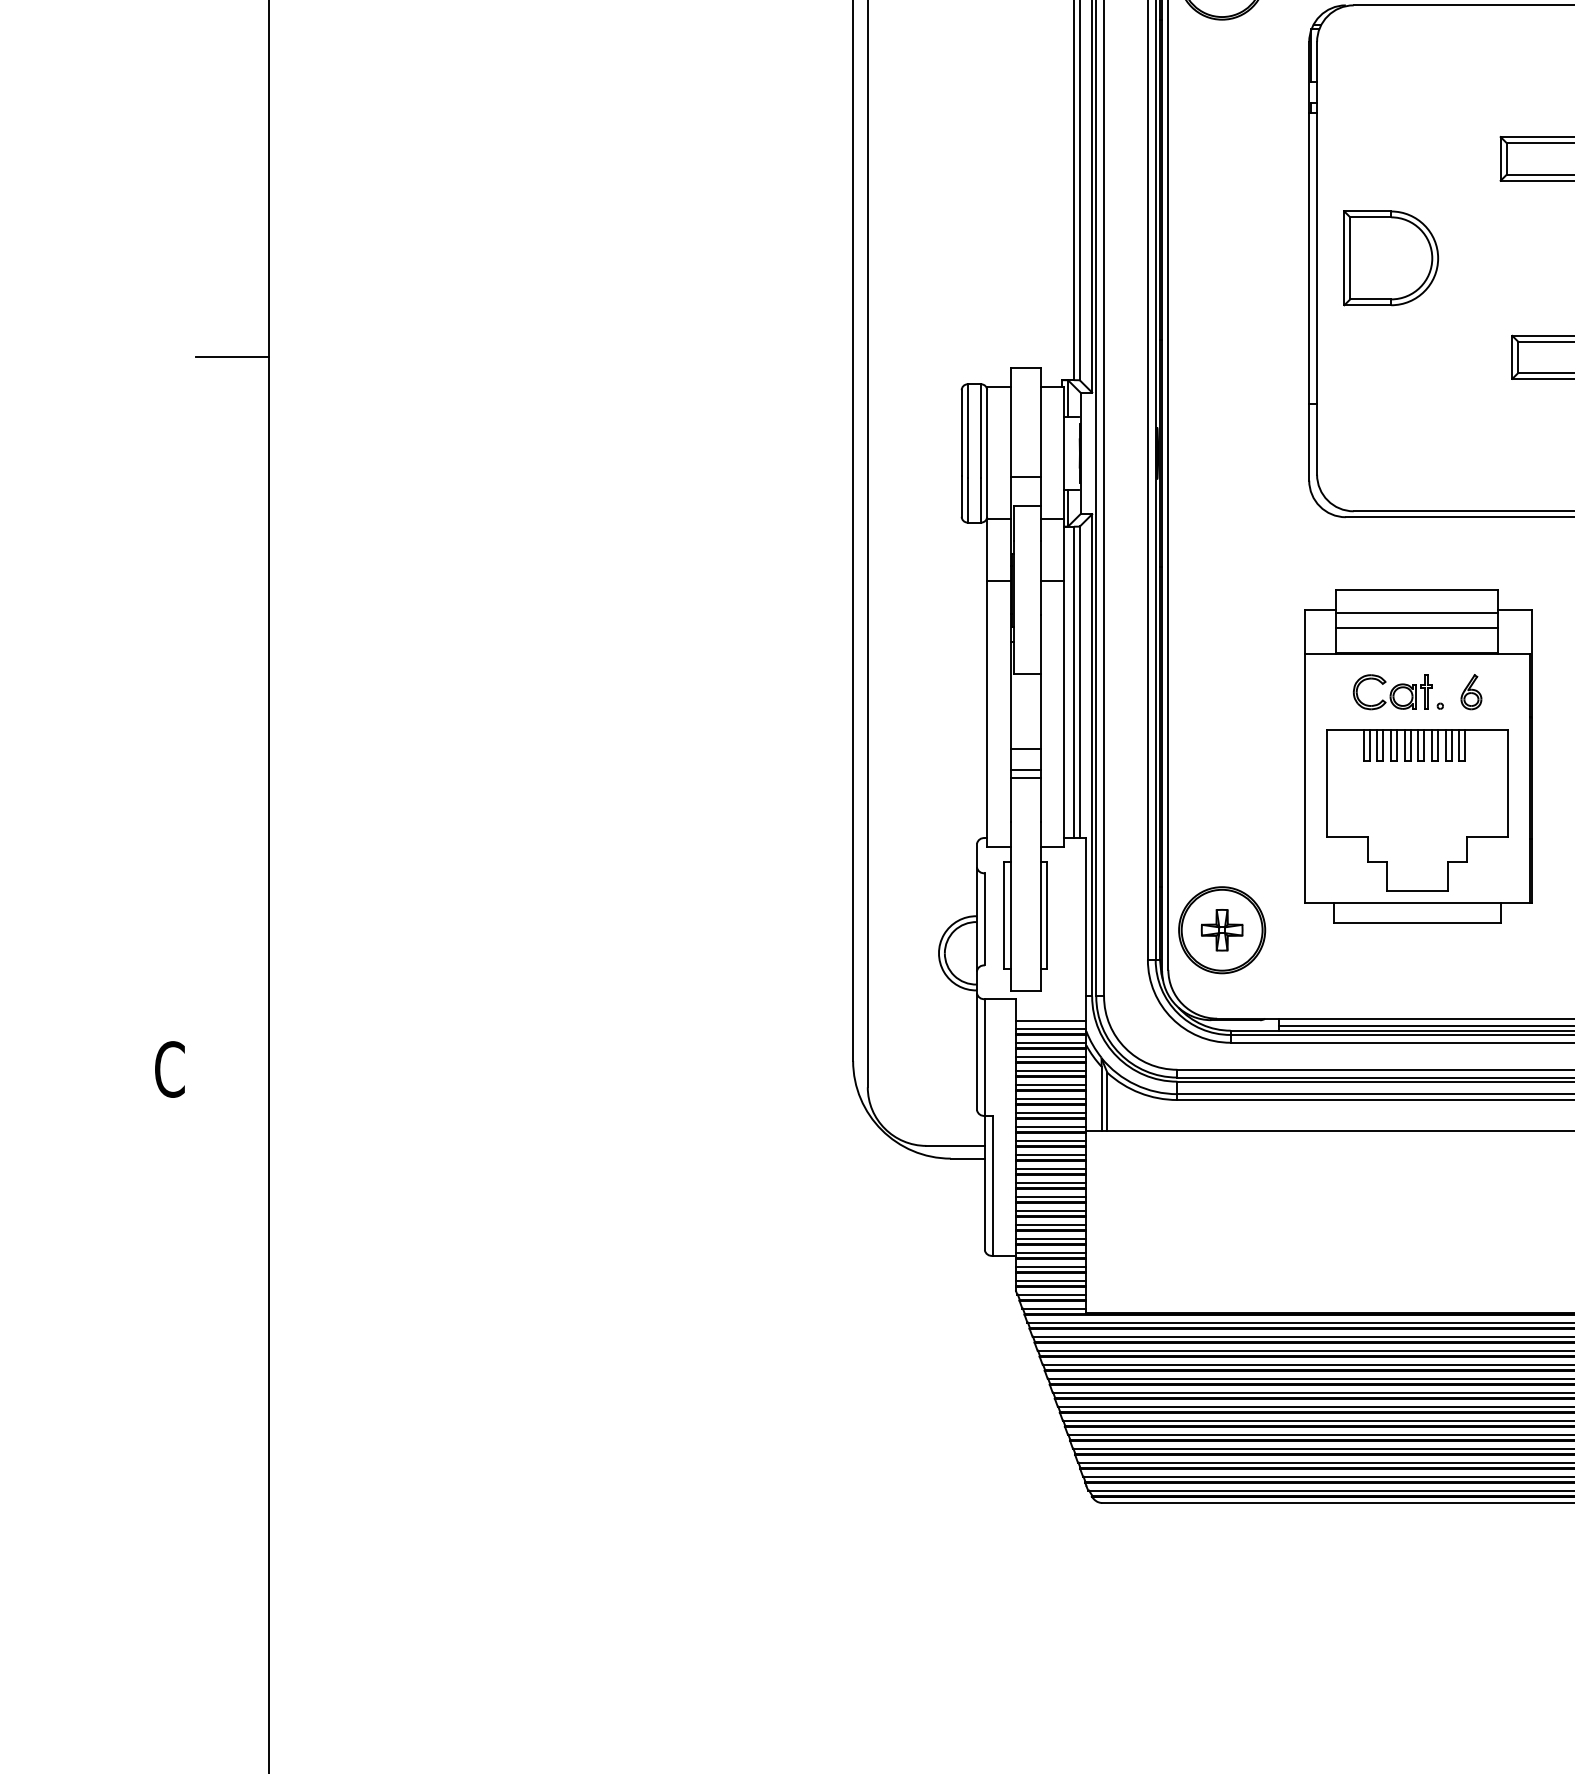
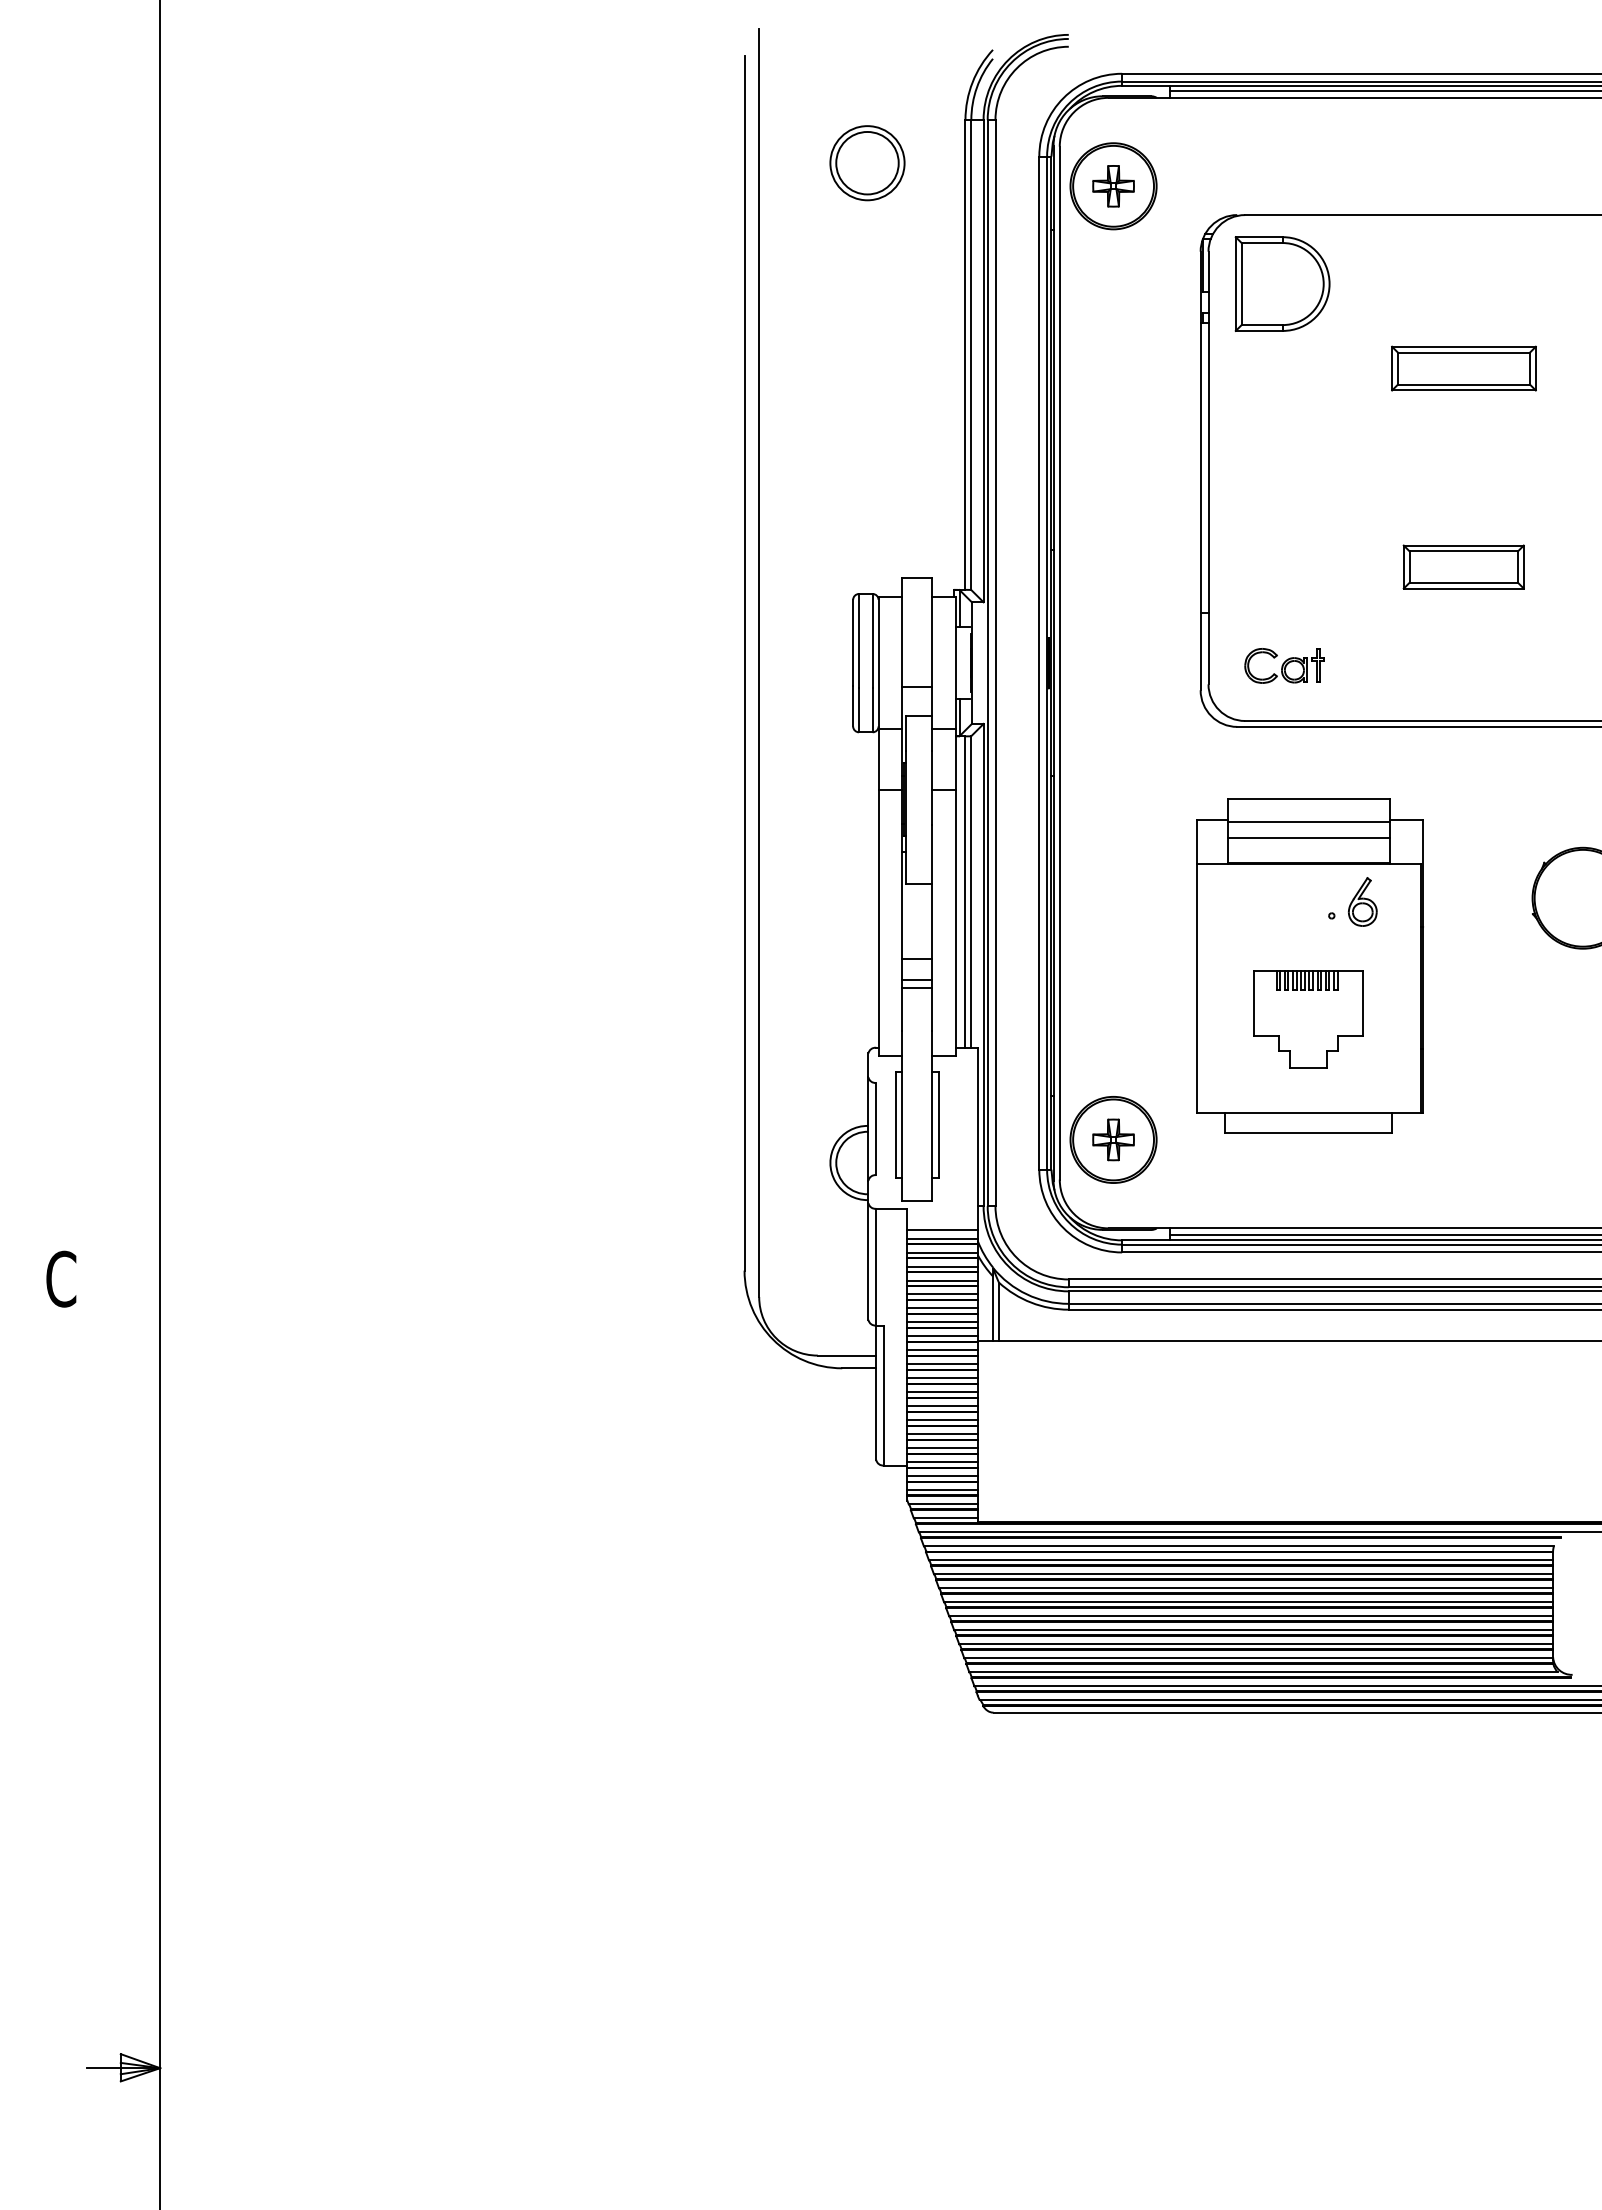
part: (1391, 257) -> (1282, 283), moved
line: (232, 356) -> (123, 566), removed
part: (1393, 691) -> (1284, 665), moved
part: (1471, 691) -> (1362, 901), size x1.4
part: (1417, 809) -> (1308, 1019), size x0.6

